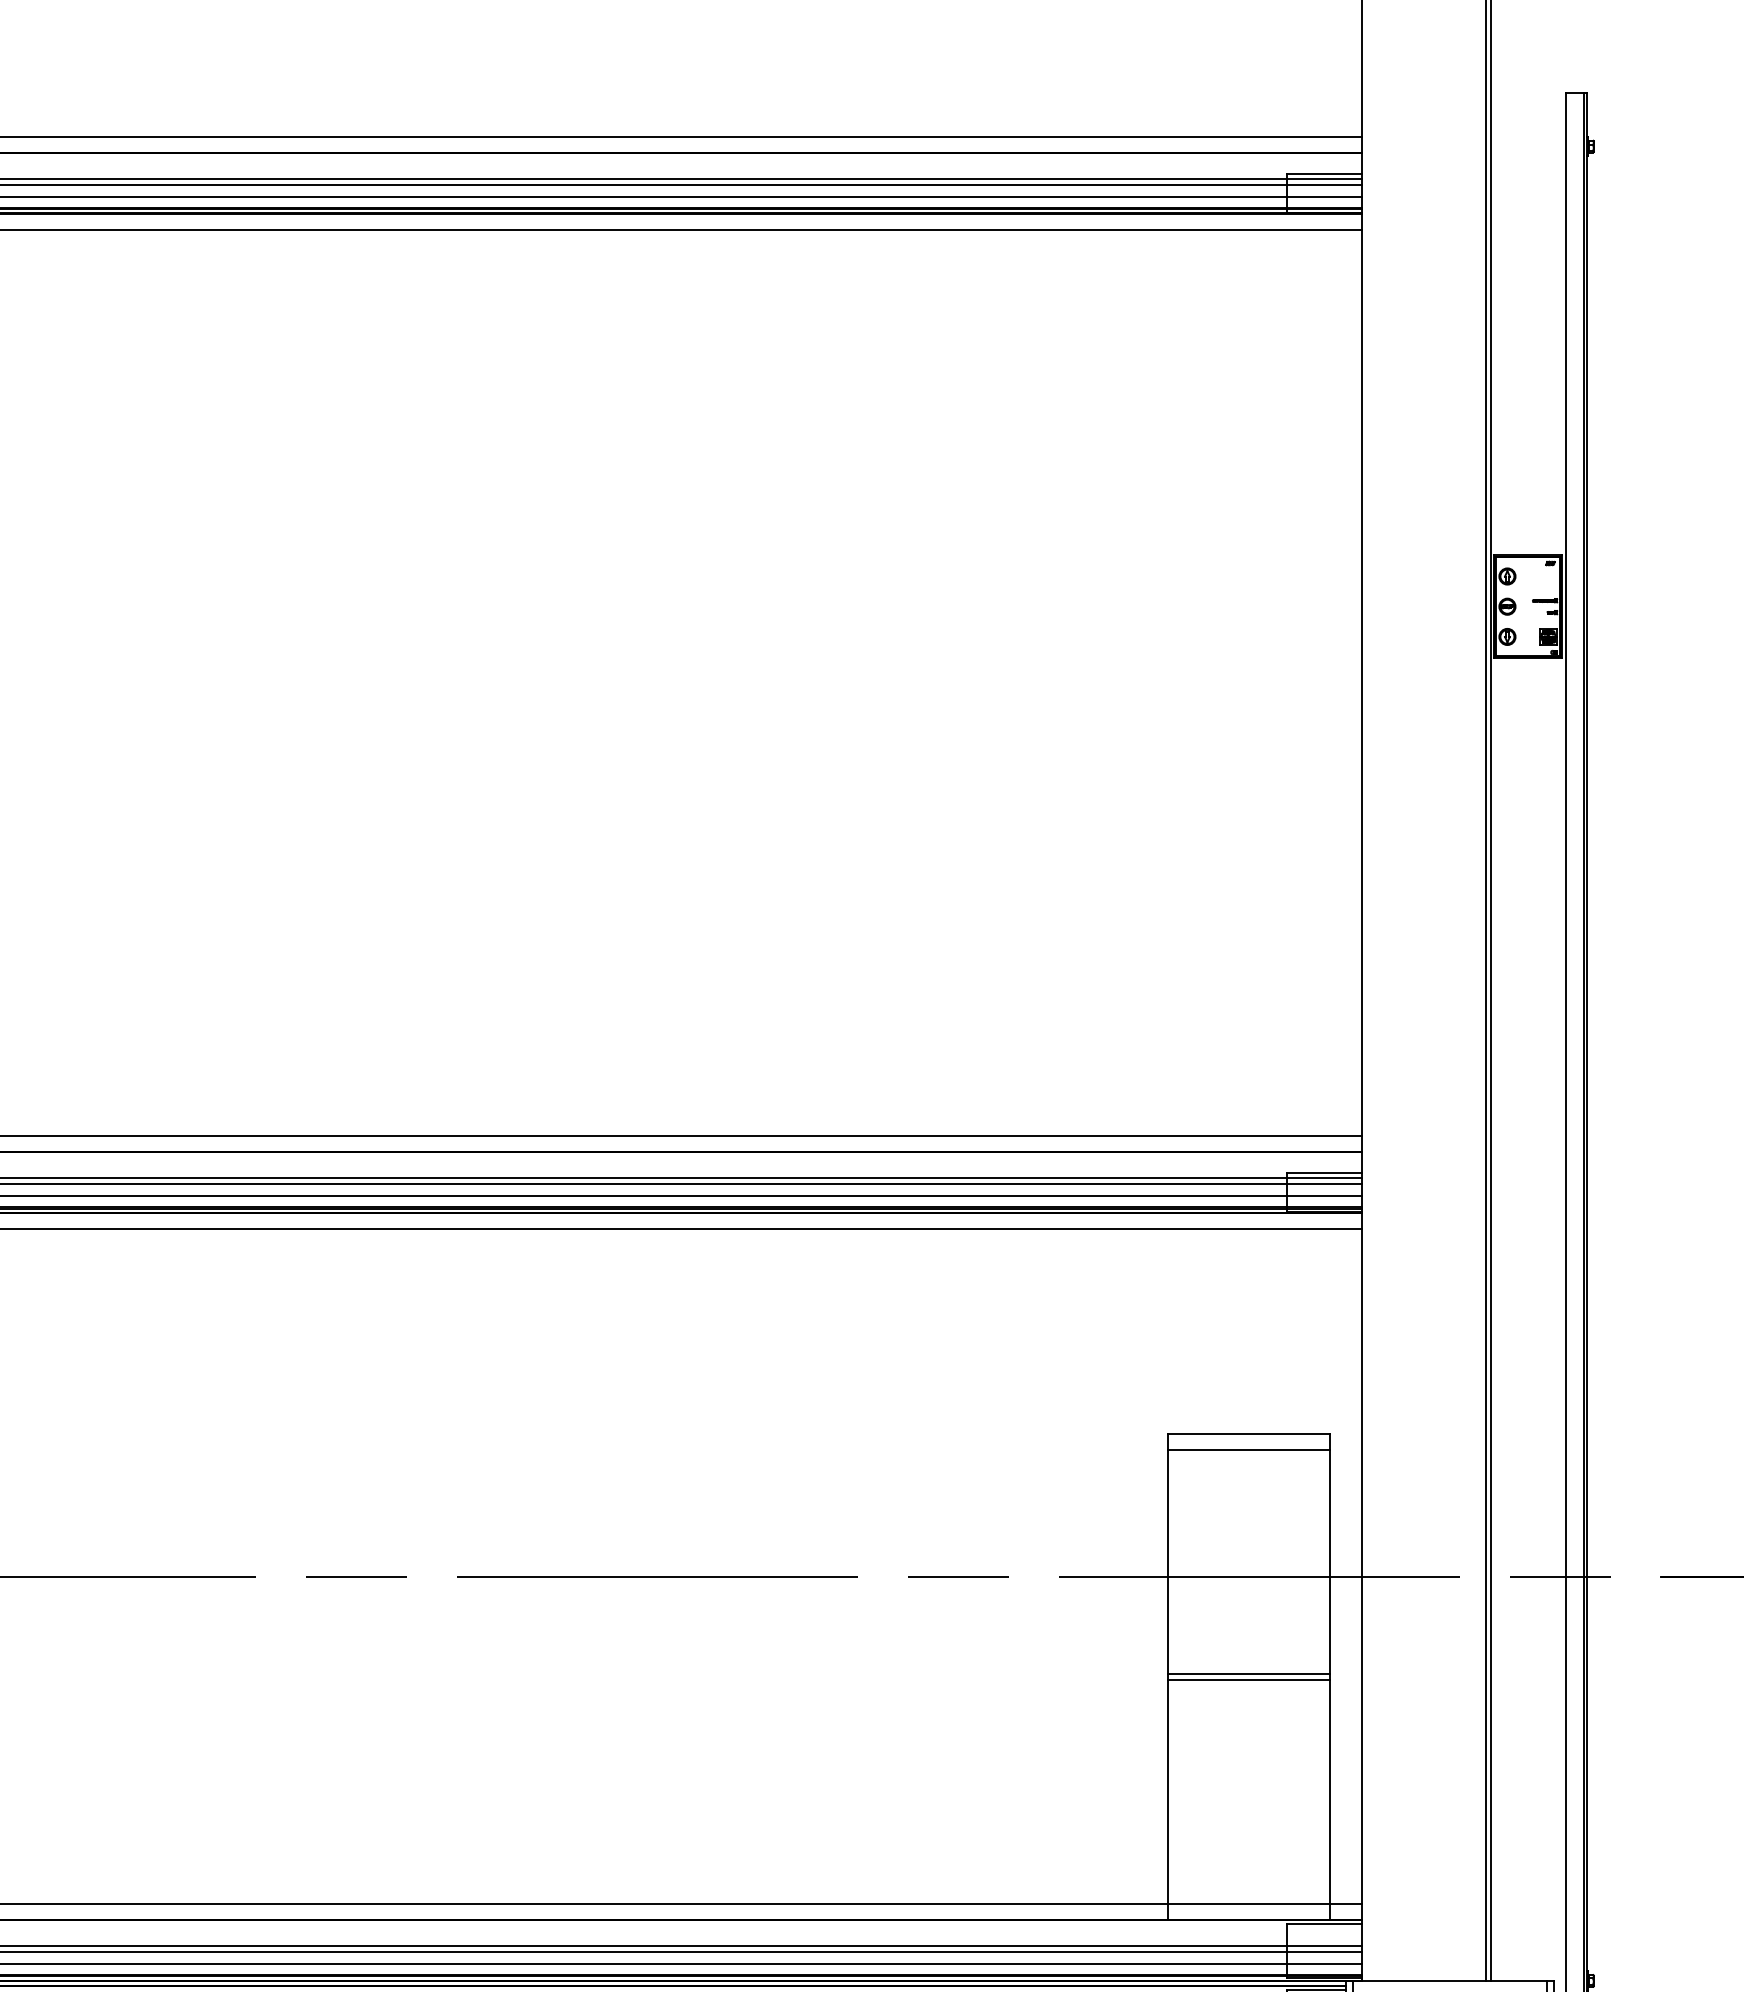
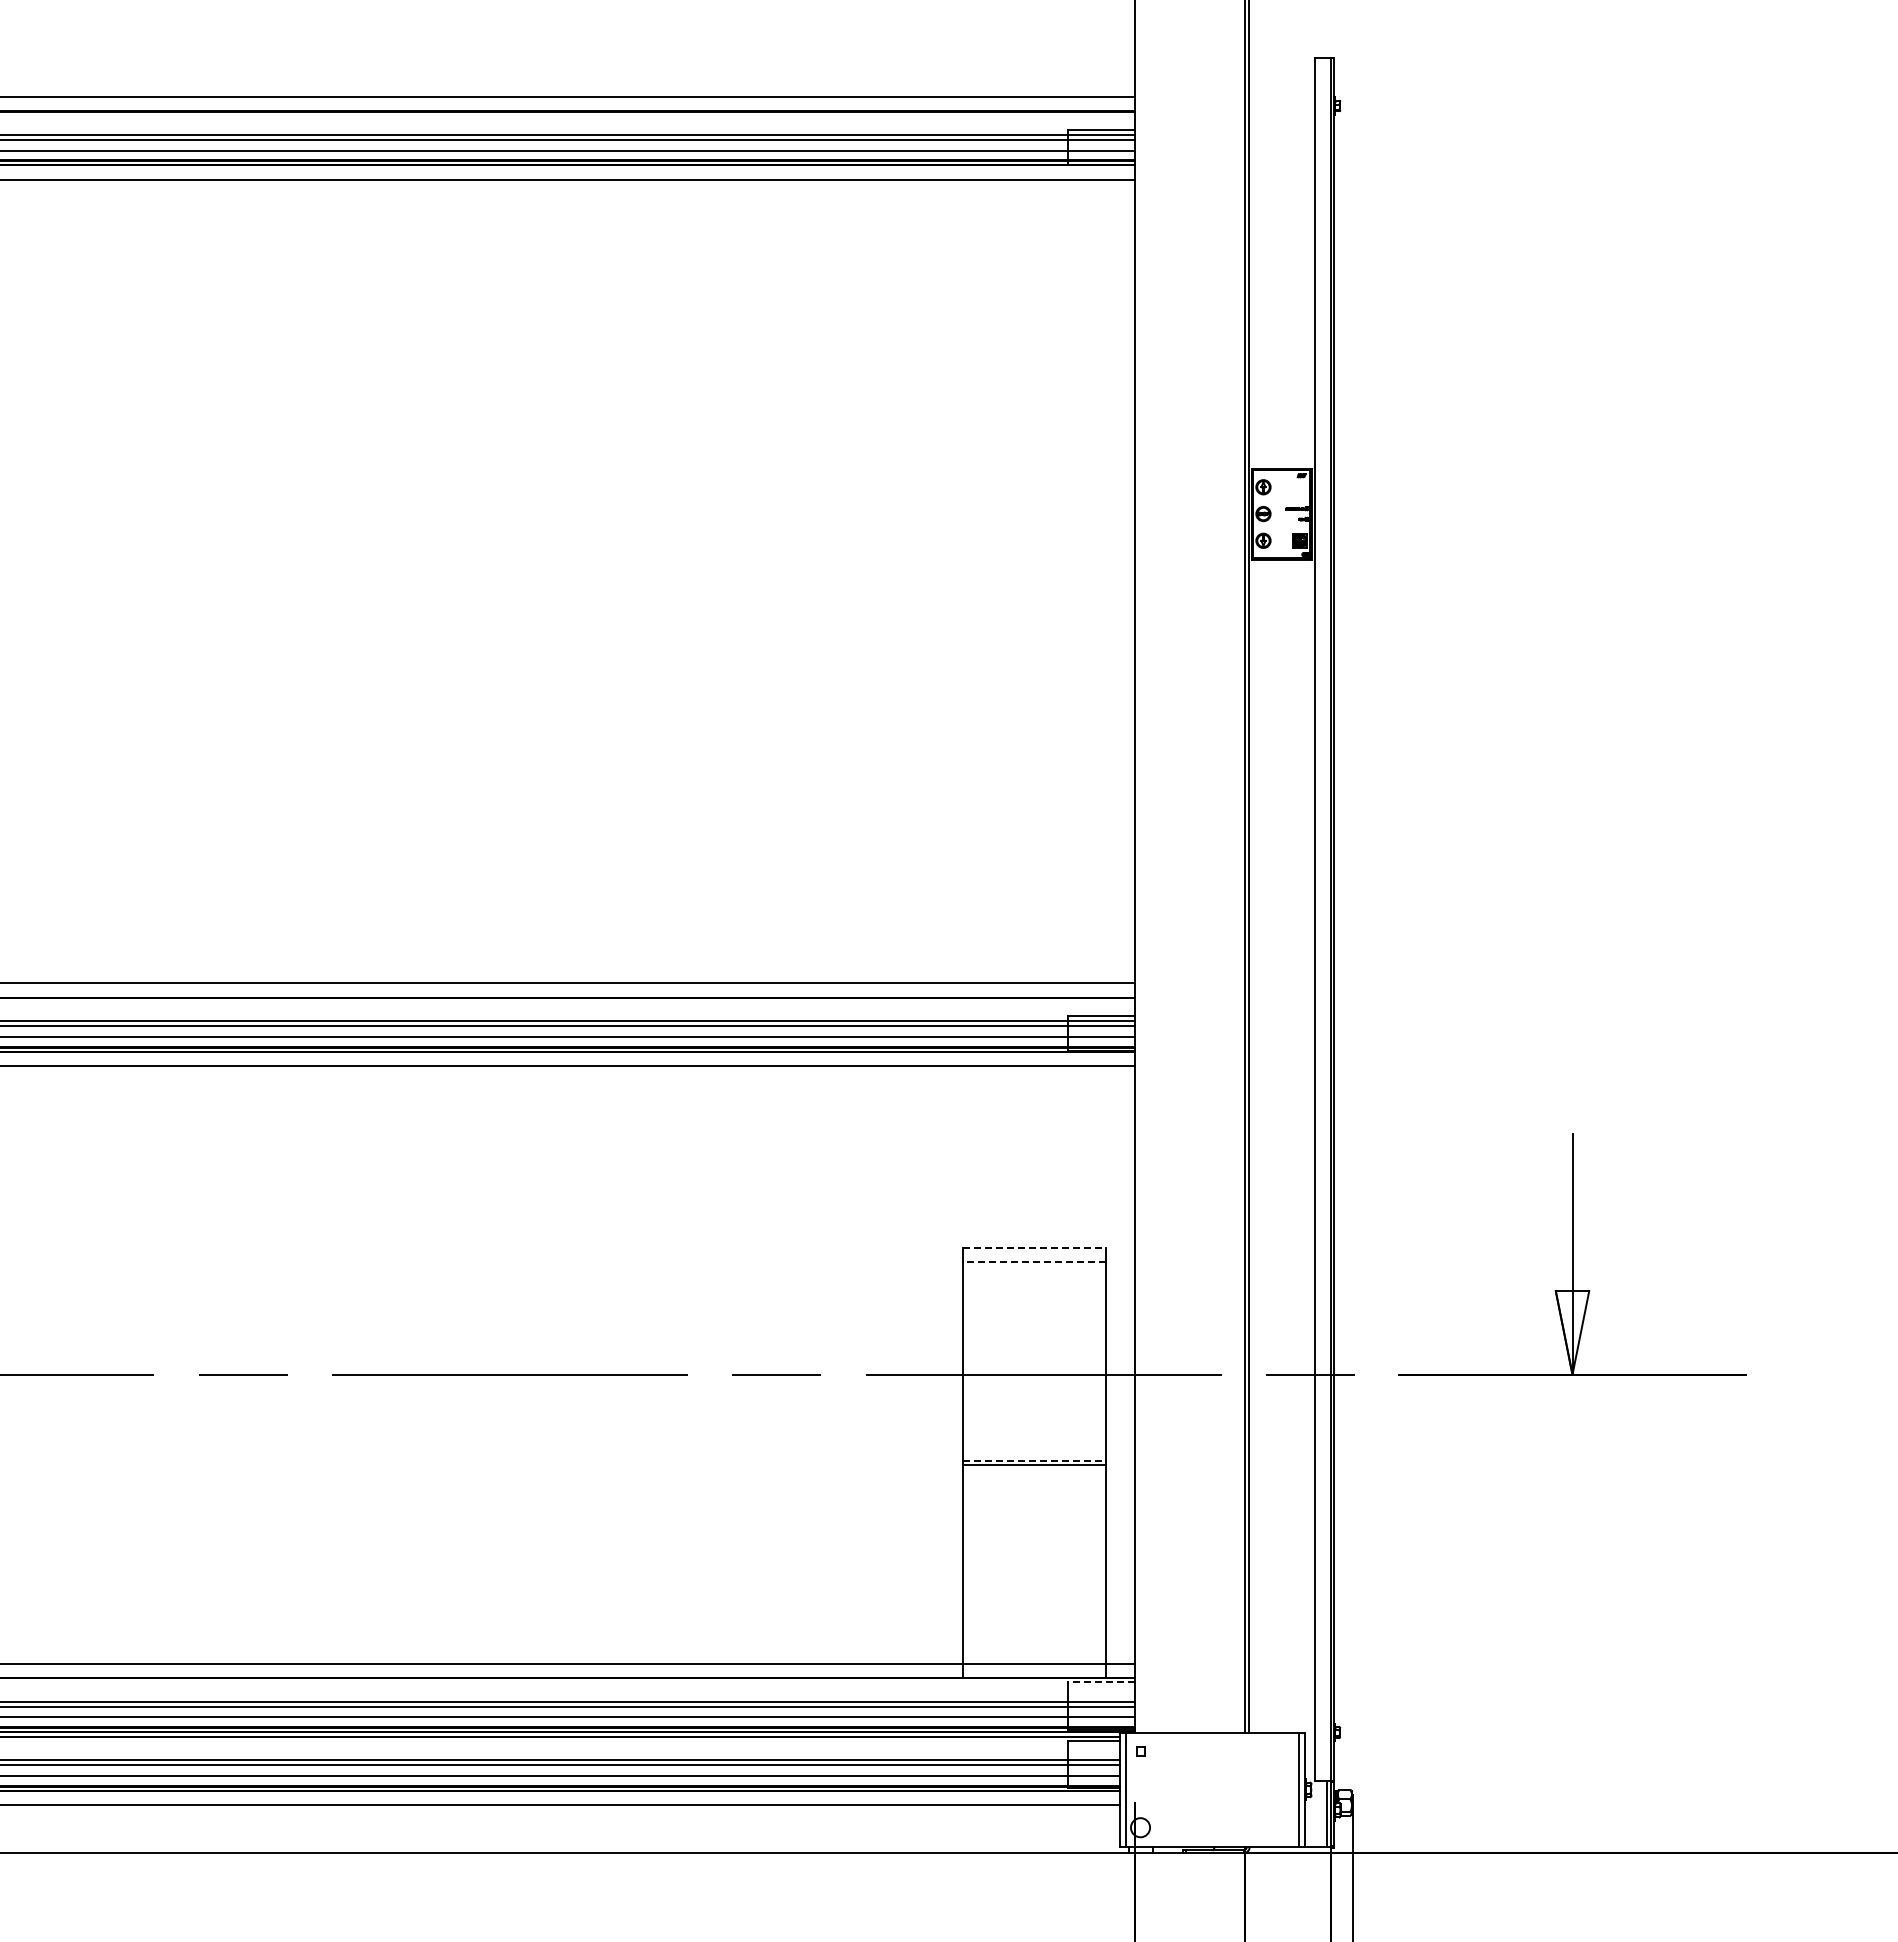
line: (1249, 1433) -> (1034, 1247), solid -> dashed
line: (1249, 1450) -> (1034, 1262), solid -> dashed
line: (1249, 1674) -> (1034, 1460), solid -> dashed
line: (1323, 1924) -> (1100, 1682), solid -> dashed

